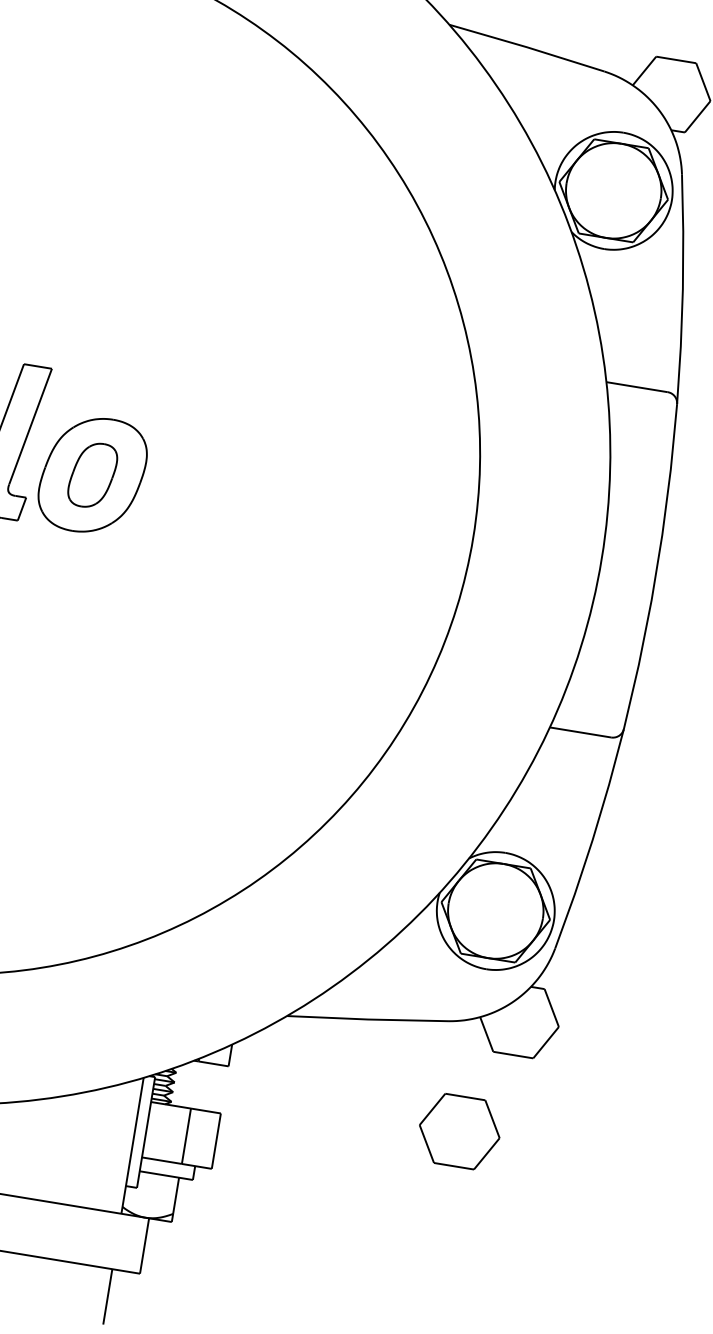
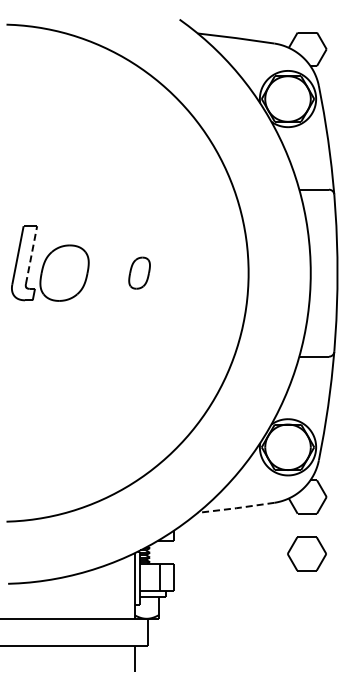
line: (30, 425) -> (31, 254), solid -> dashed
part: (92, 473) -> (139, 272), moved
line: (368, 1020) -> (236, 508), solid -> dashed
part: (458, 1130) -> (306, 553), moved

